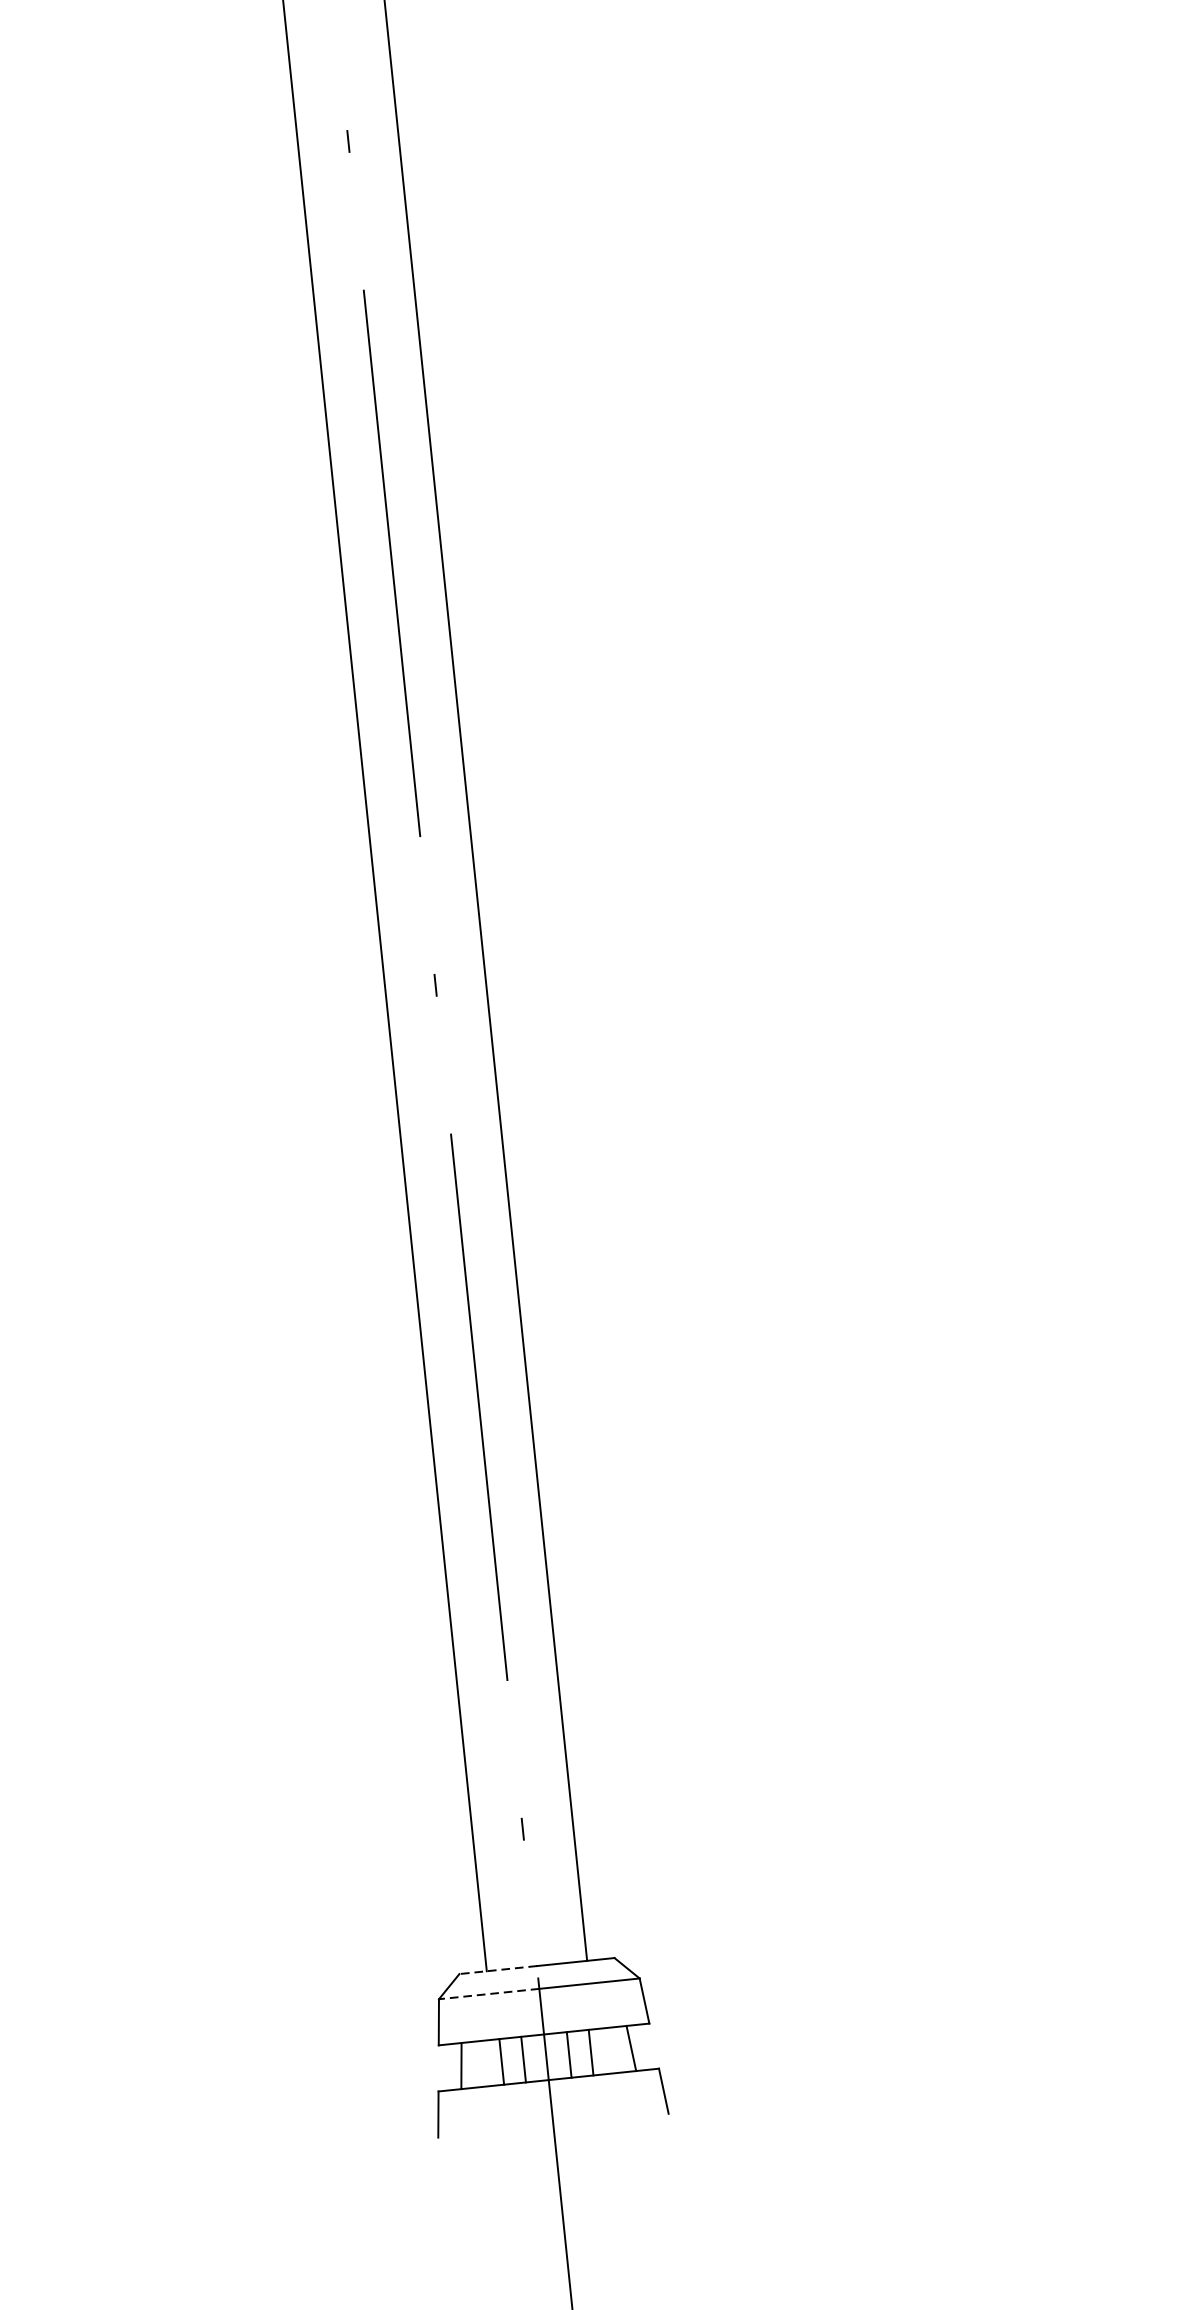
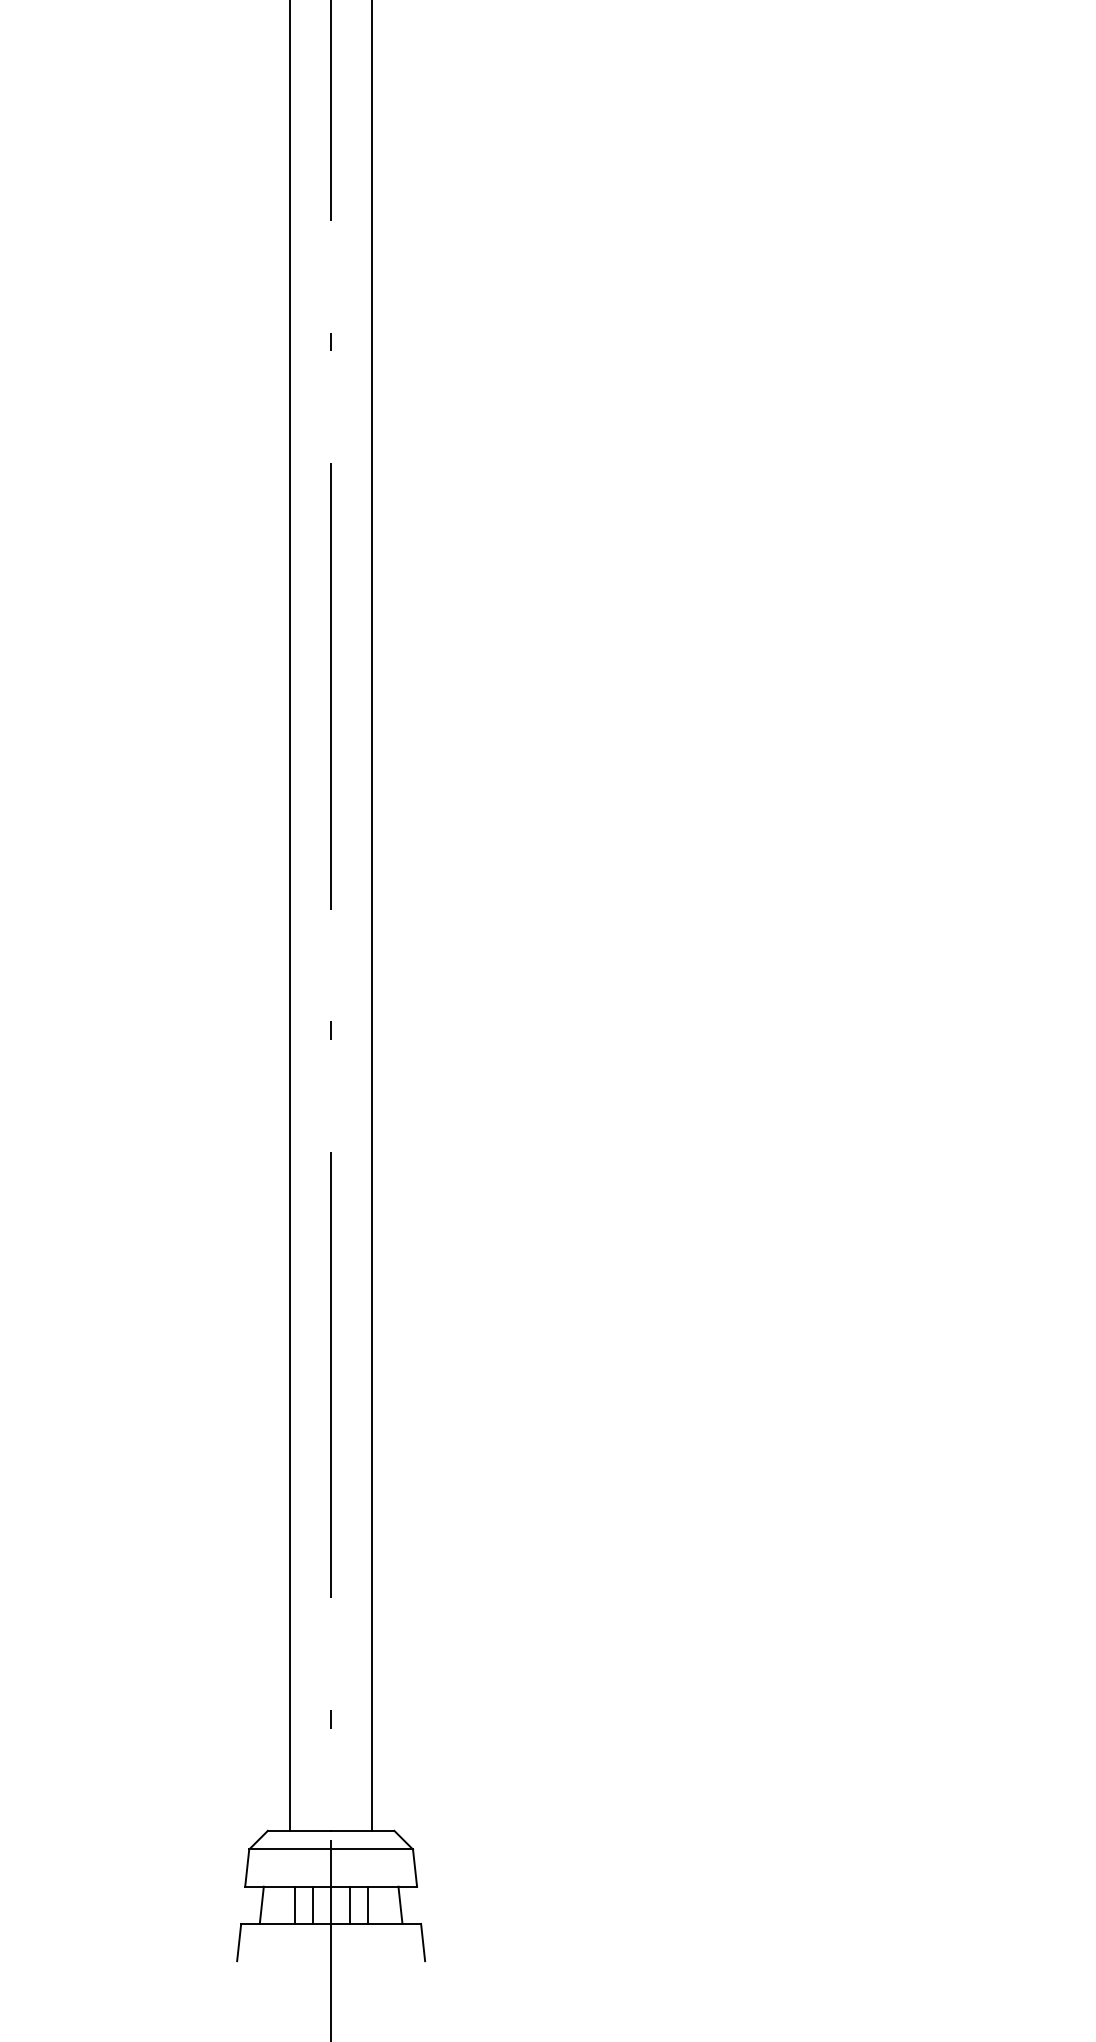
line: (498, 1969) -> (299, 1830), dashed -> solid
line: (489, 1994) -> (290, 1849), dashed -> solid

